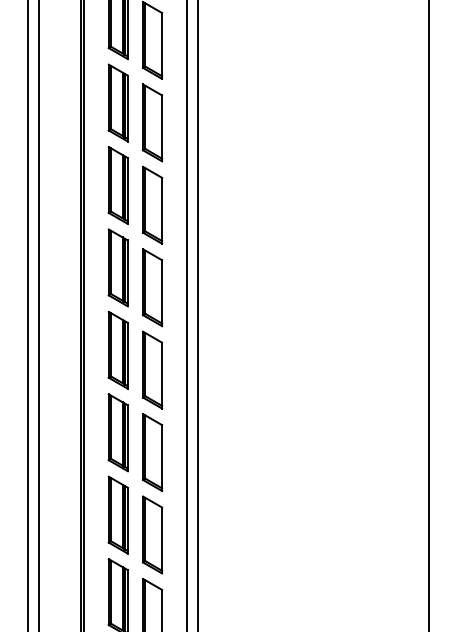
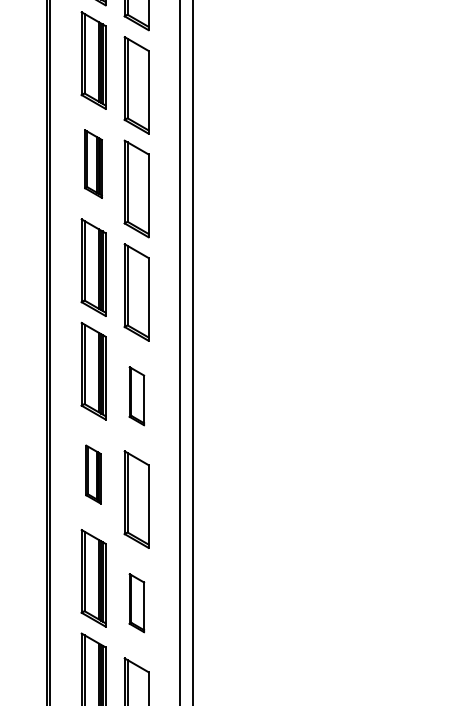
part: (117, 102) -> (92, 163), size x0.7
part: (152, 287) -> (136, 395), size x0.6
part: (117, 349) -> (92, 473), size x0.6
part: (152, 452) -> (136, 603), size x0.6

